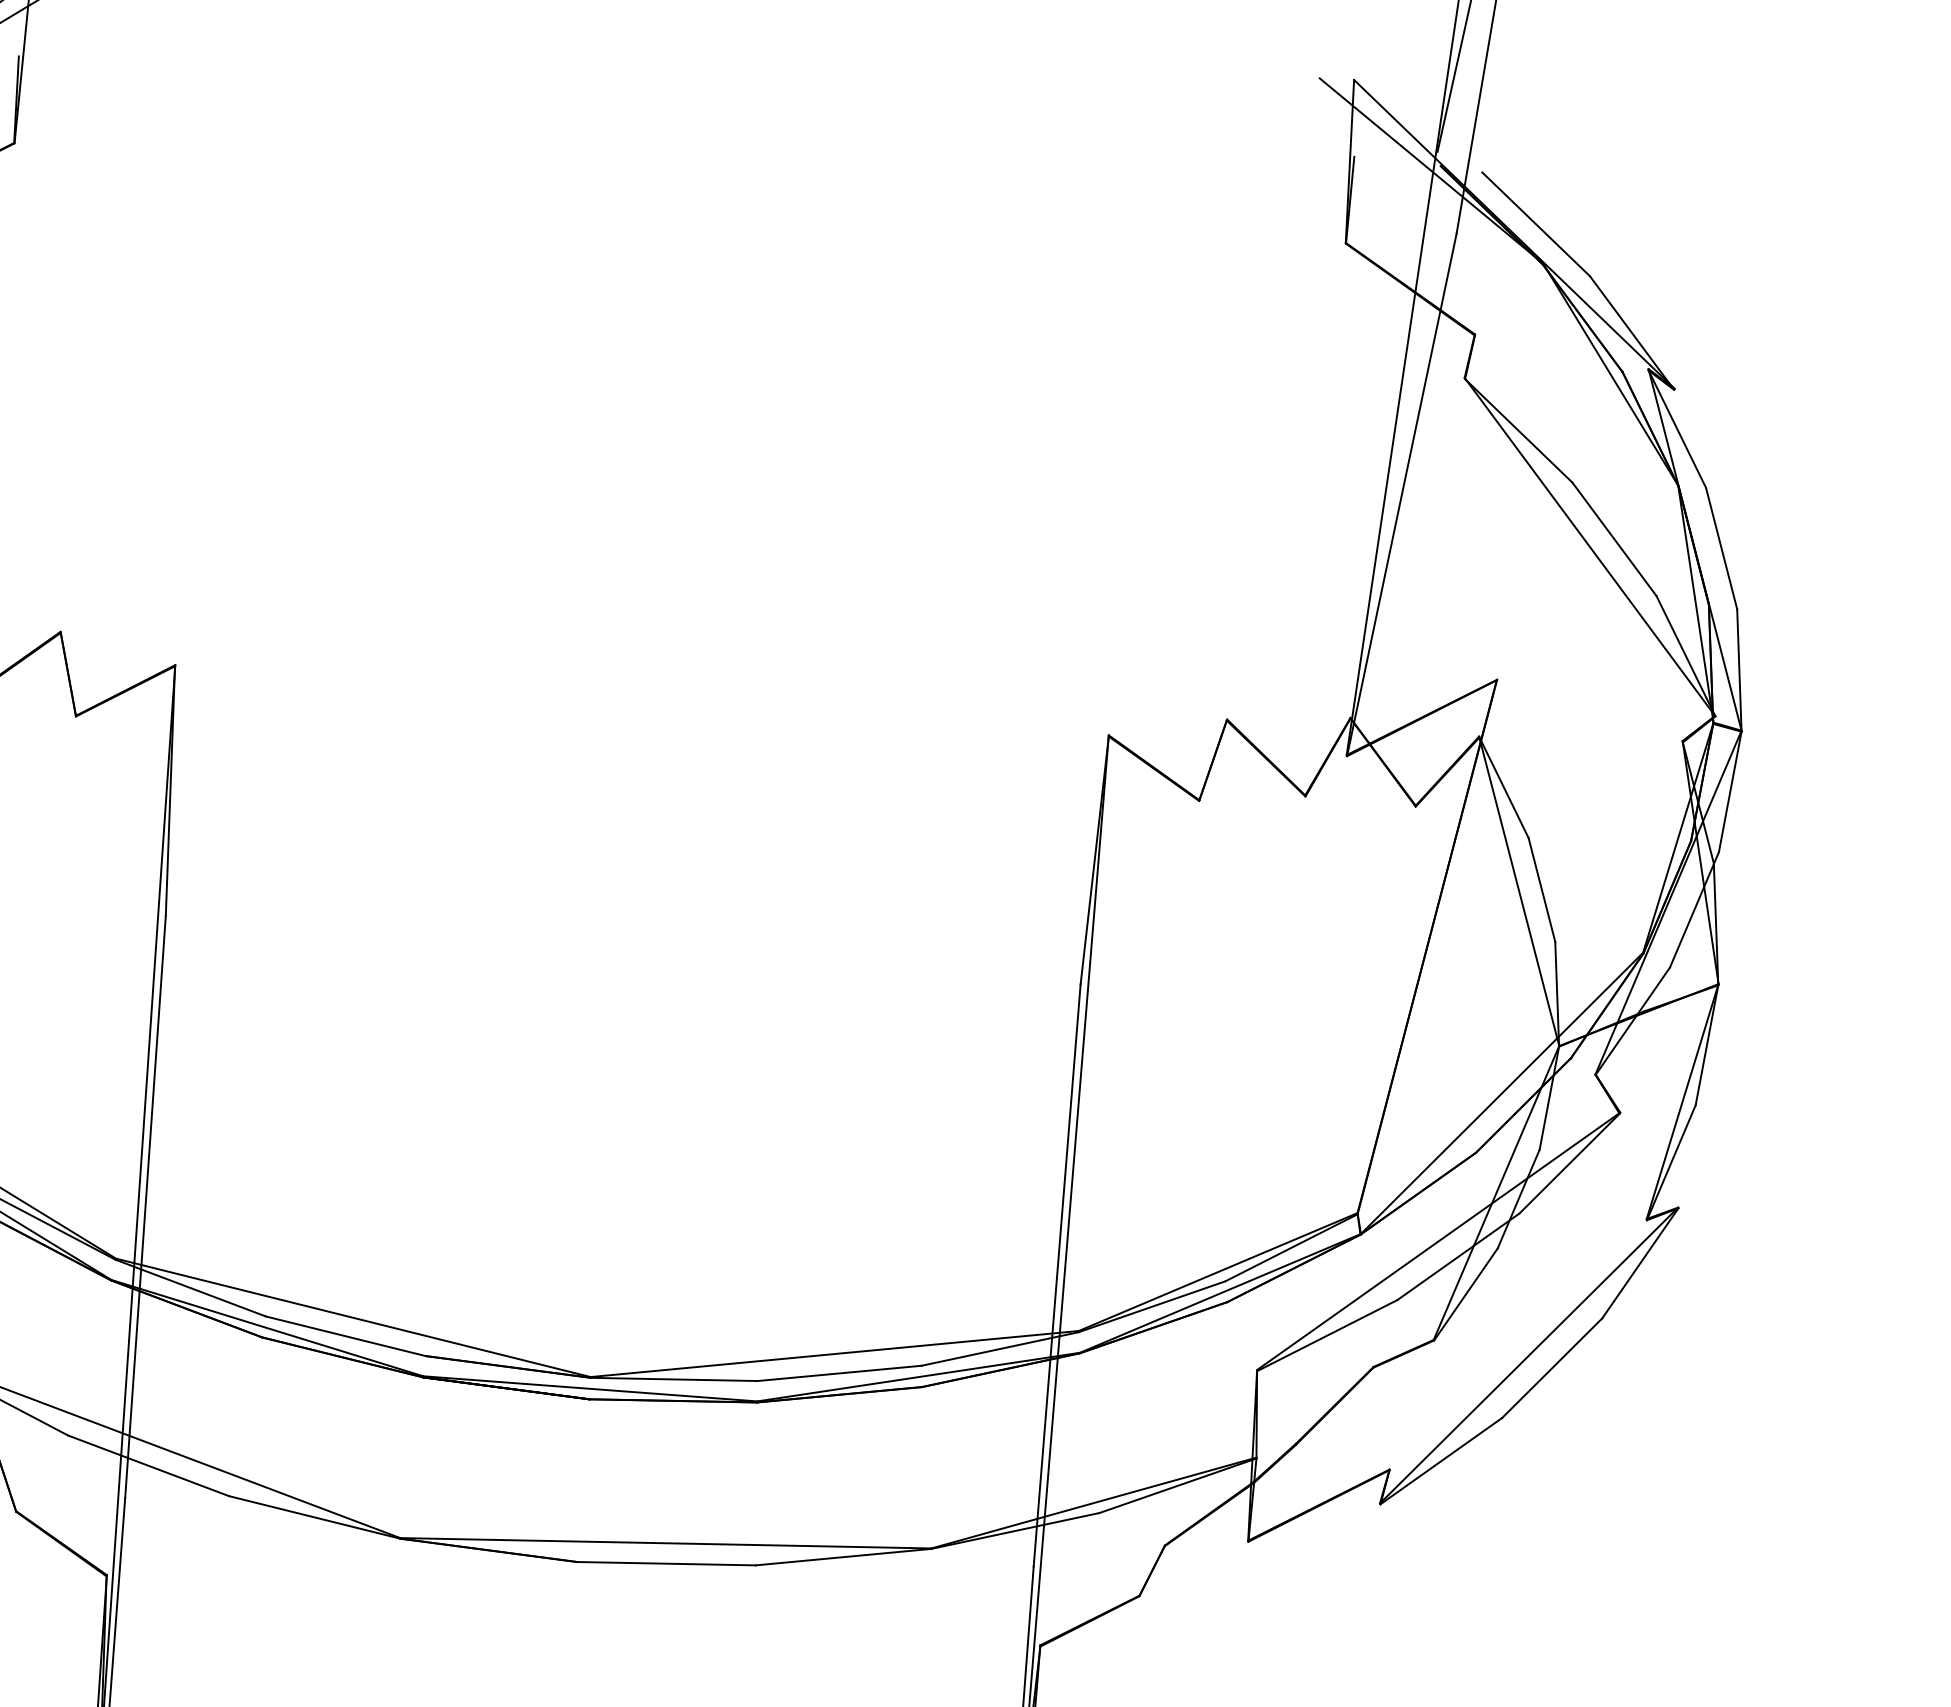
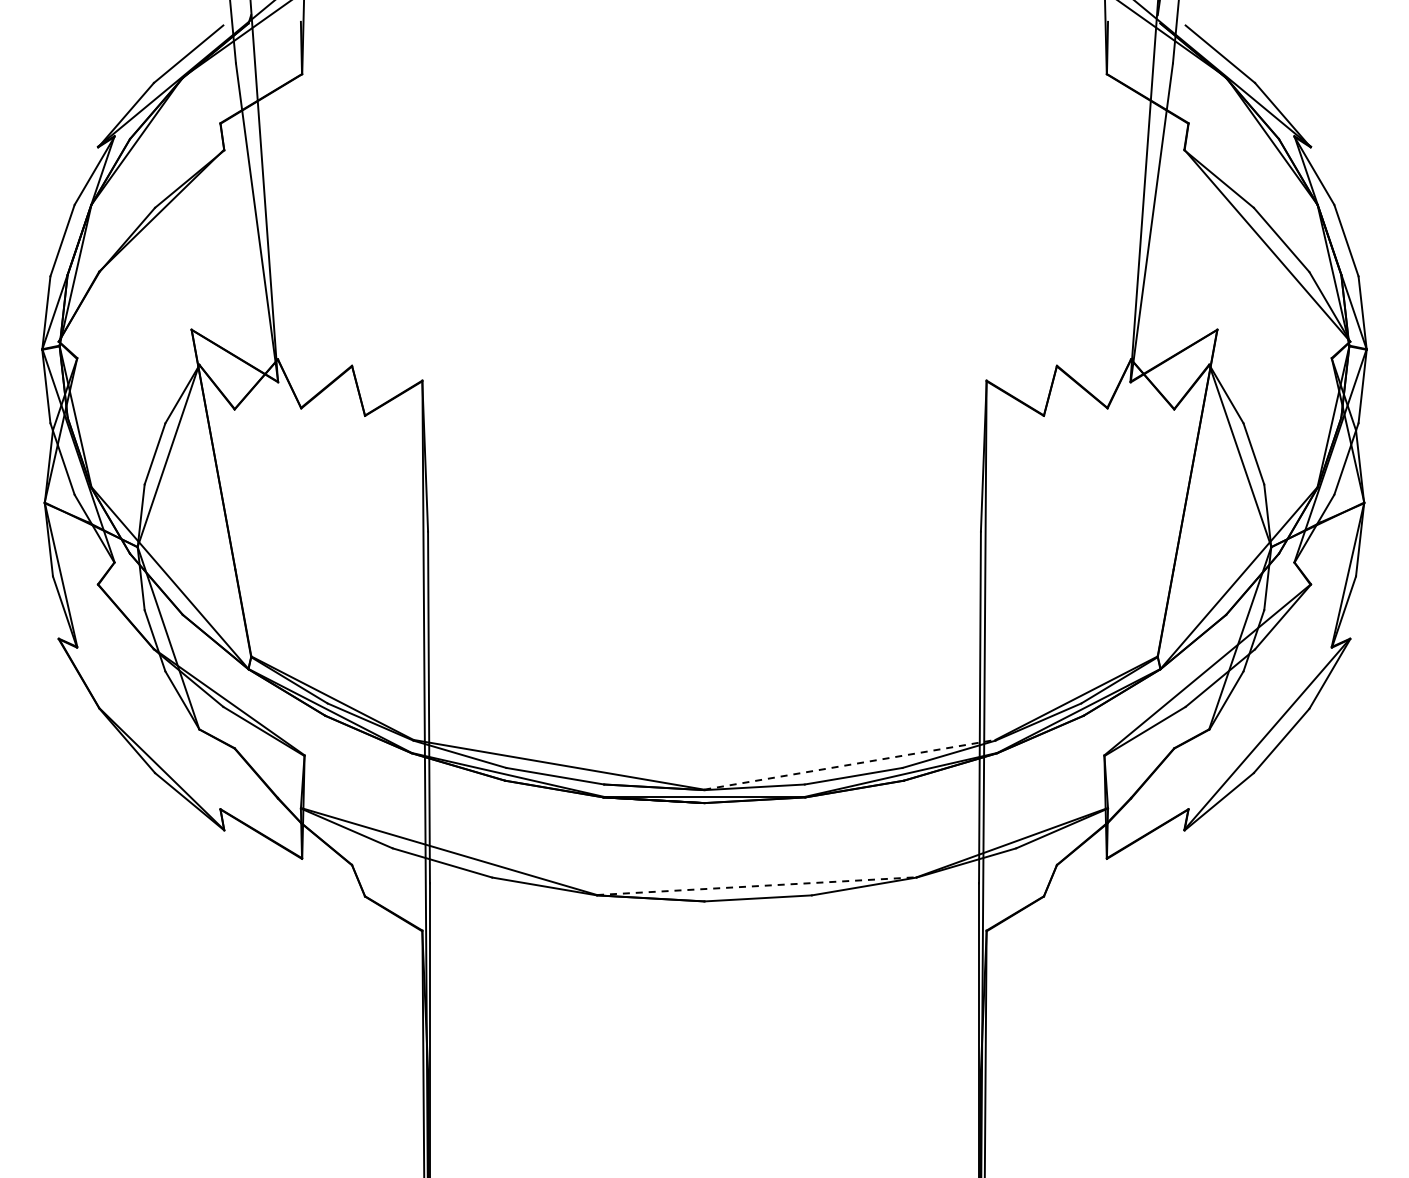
line: (834, 1353) -> (849, 764), solid -> dashed
line: (666, 1543) -> (757, 886), solid -> dashed

